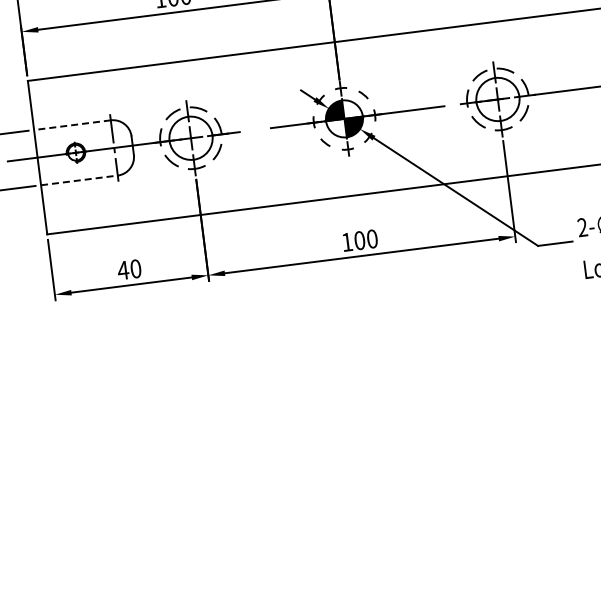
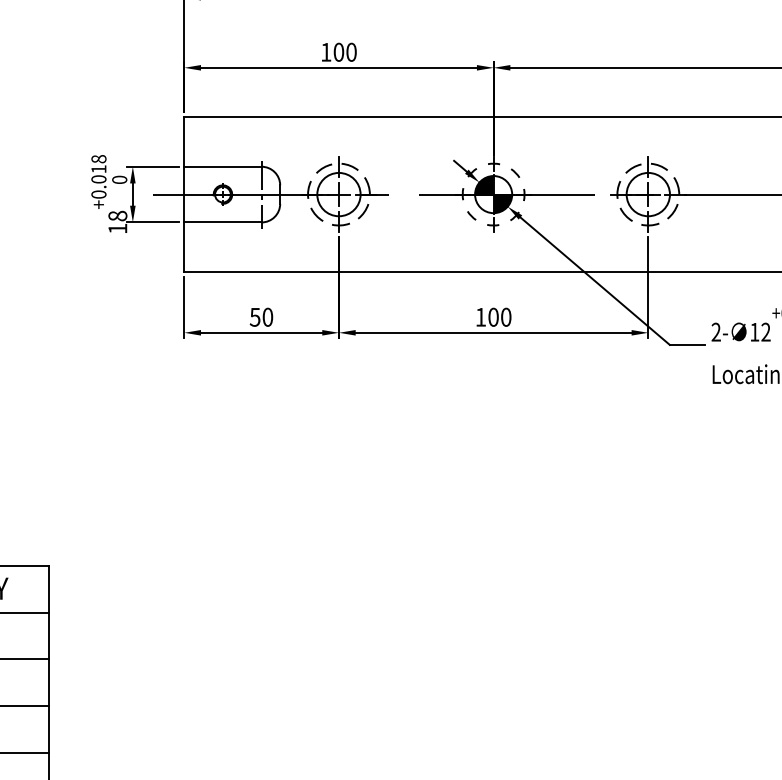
line: (71, 124) -> (222, 166), dashed -> solid
line: (78, 180) -> (222, 222), dashed -> solid
text: (122, 270) -> (254, 317), 40 -> 50

